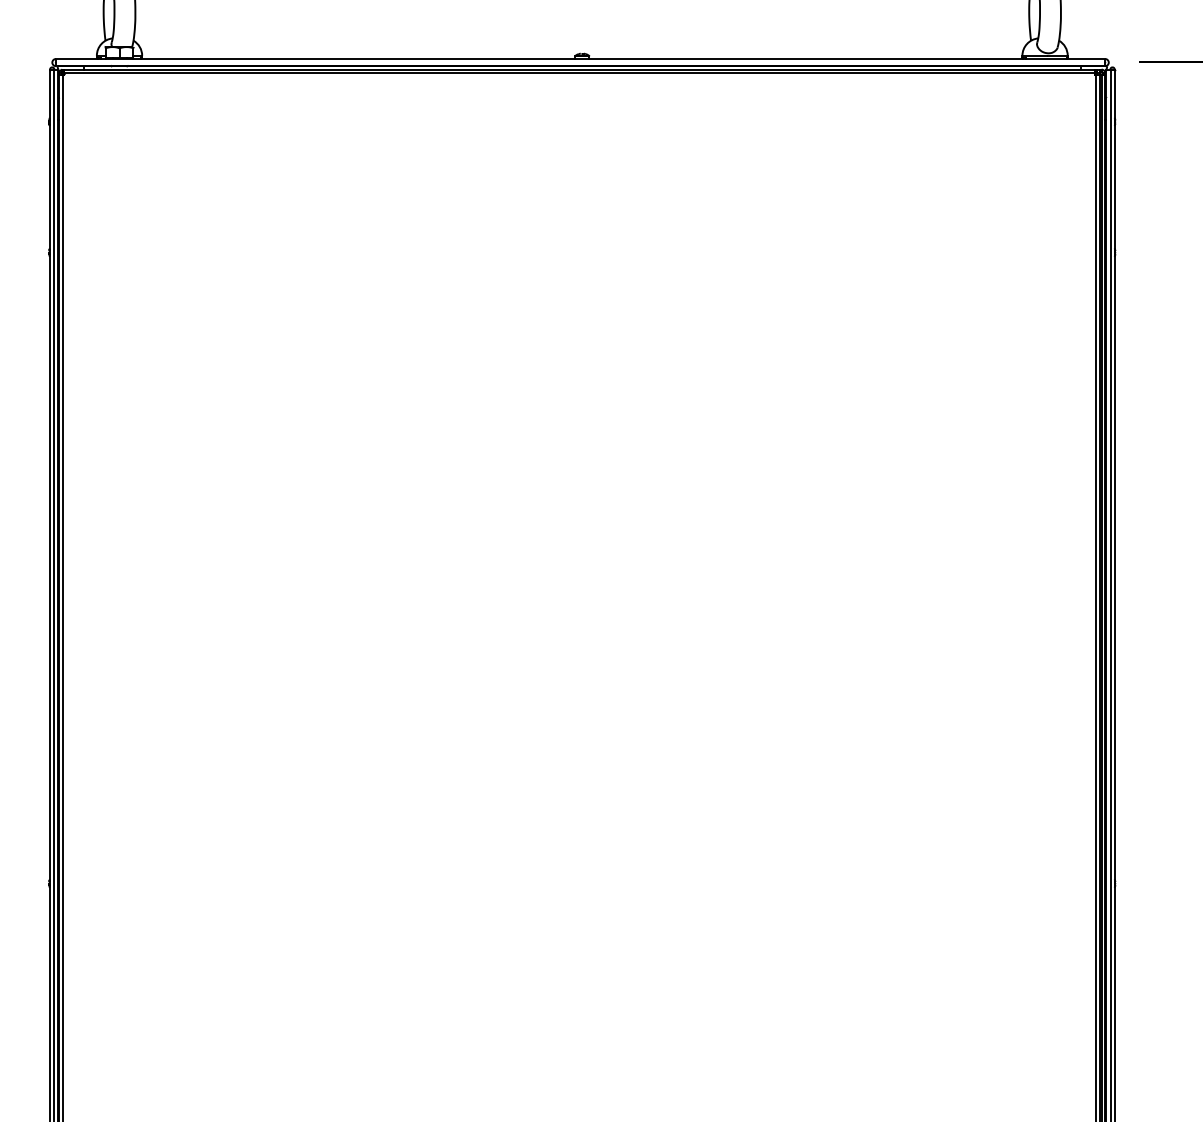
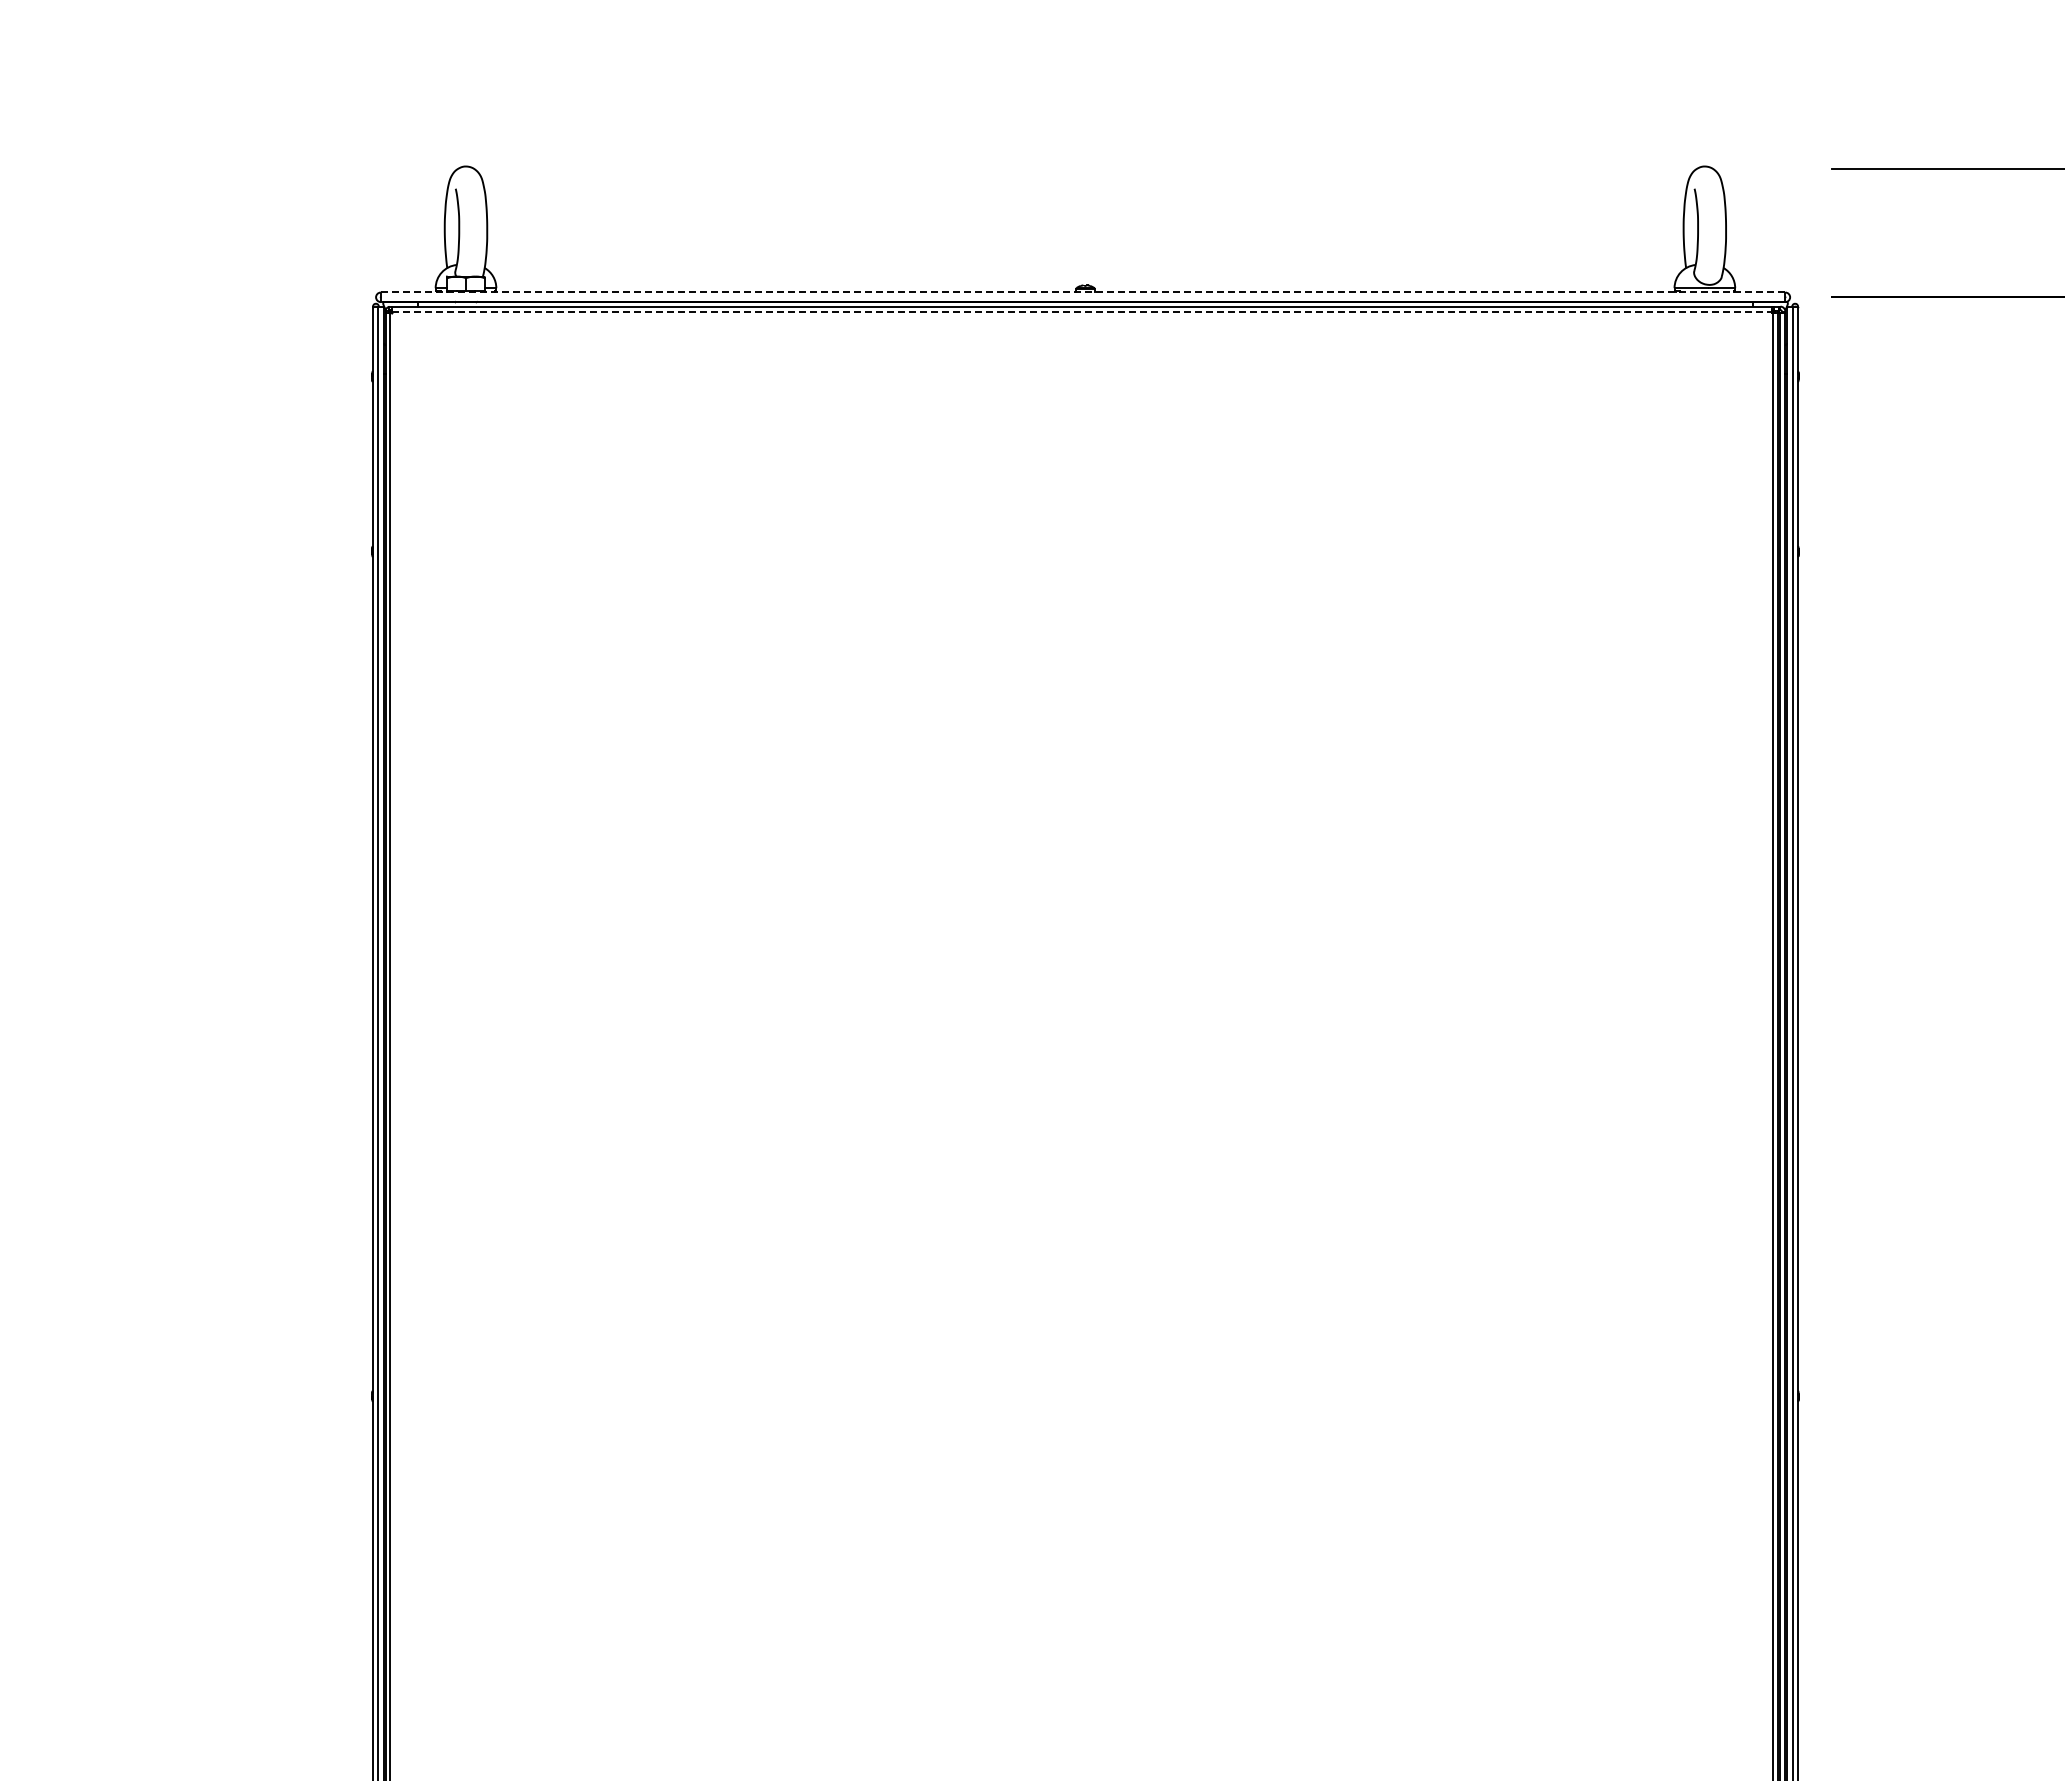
line: (580, 58) -> (1083, 292), solid -> dashed
line: (580, 73) -> (1082, 311), solid -> dashed

